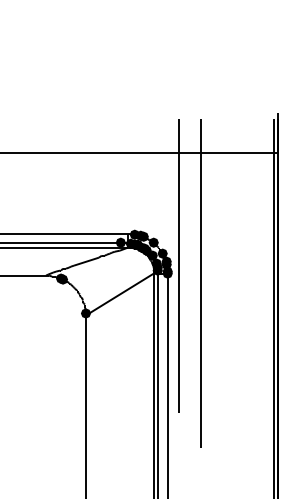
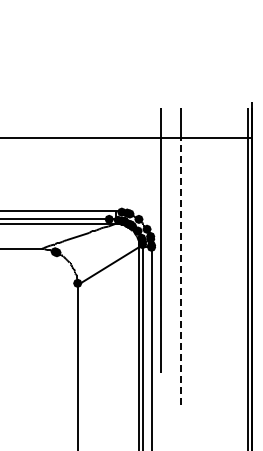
line: (200, 300) -> (181, 271), solid -> dashed

